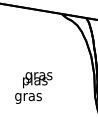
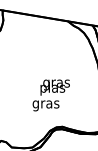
text: (32, 88) -> (50, 95), moved

